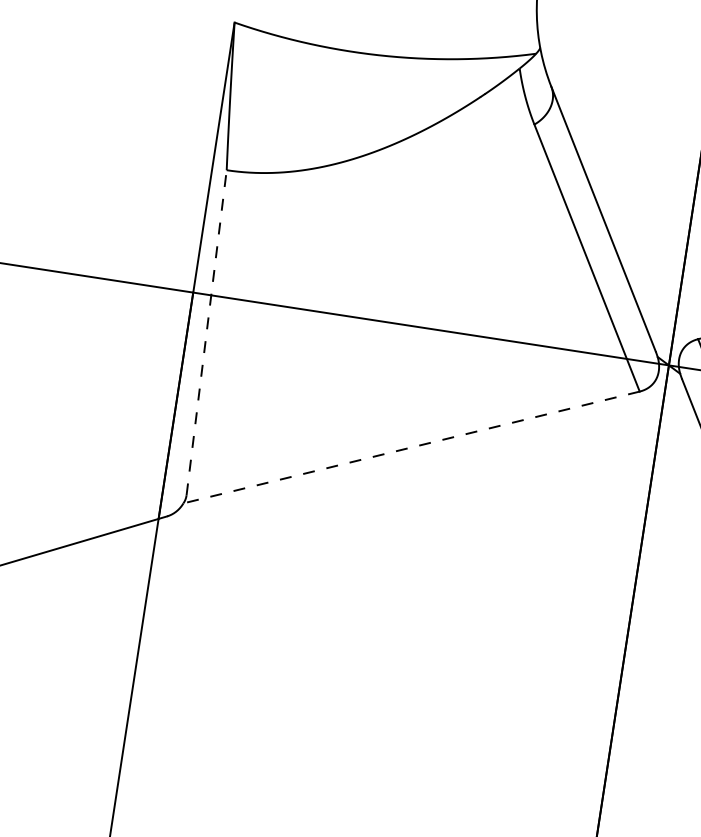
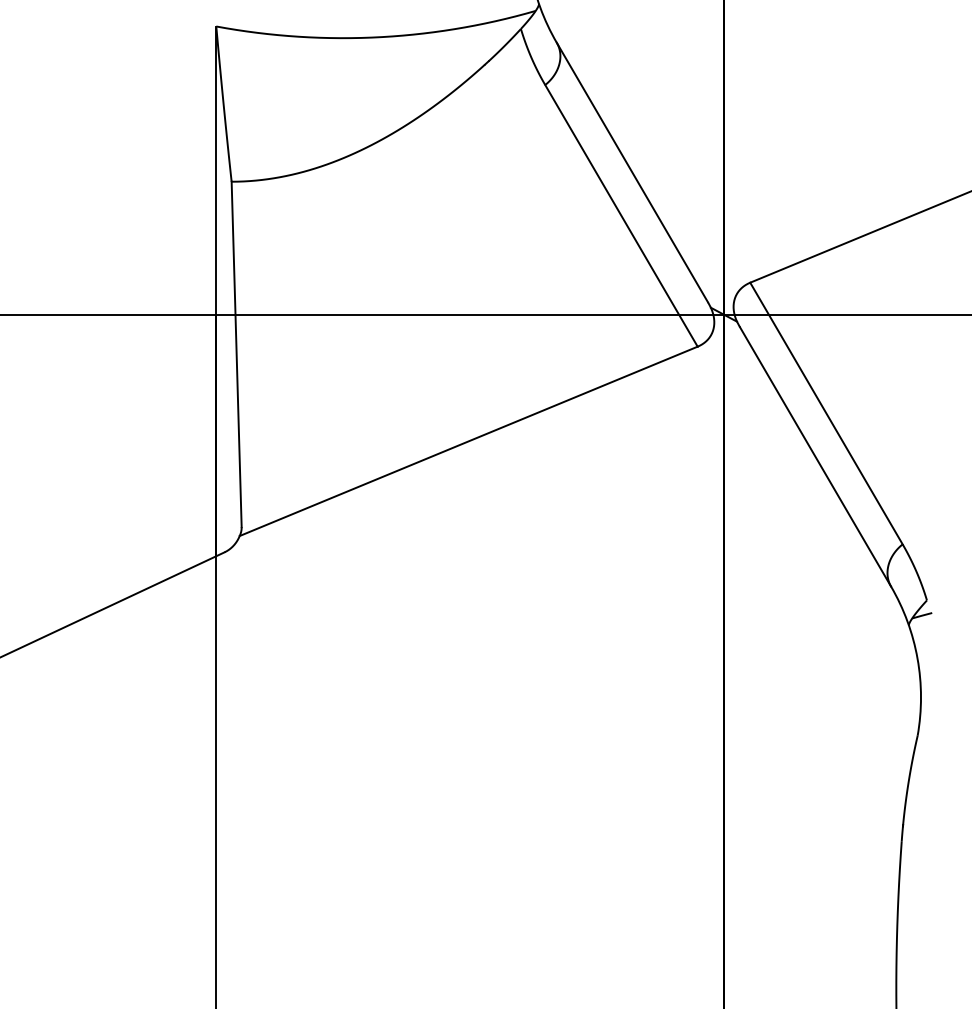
line: (206, 332) -> (236, 354), dashed -> solid
line: (411, 447) -> (468, 441), dashed -> solid

